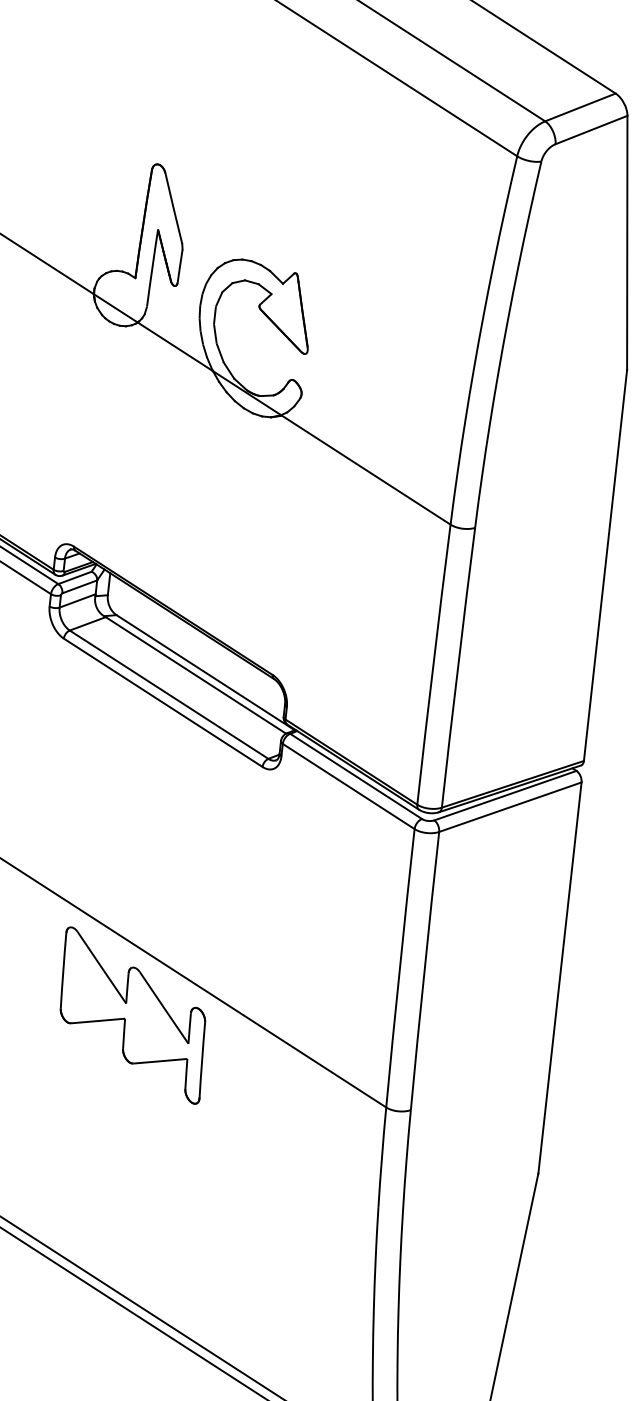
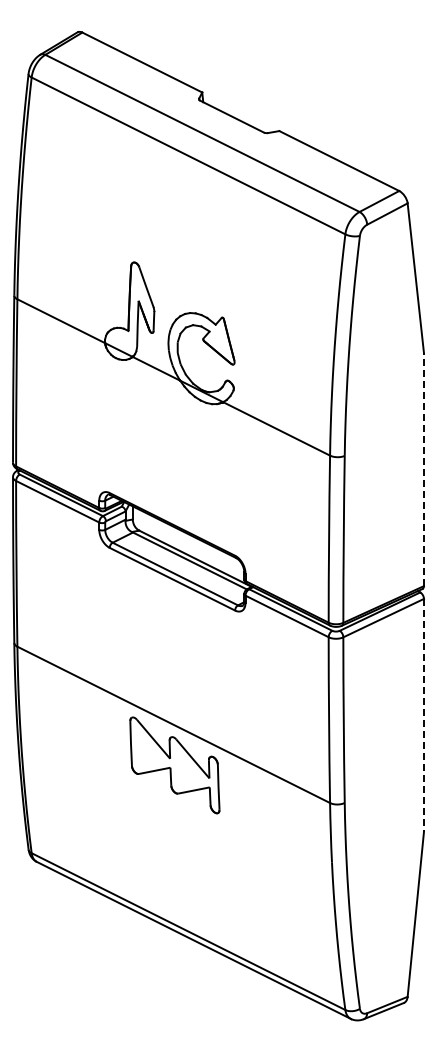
line: (604, 565) -> (423, 469), solid -> dashed
line: (559, 977) -> (423, 715), solid -> dashed

